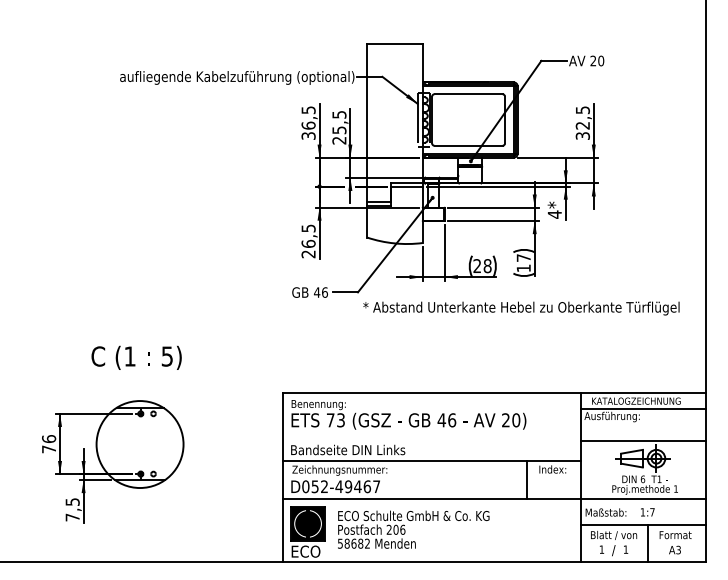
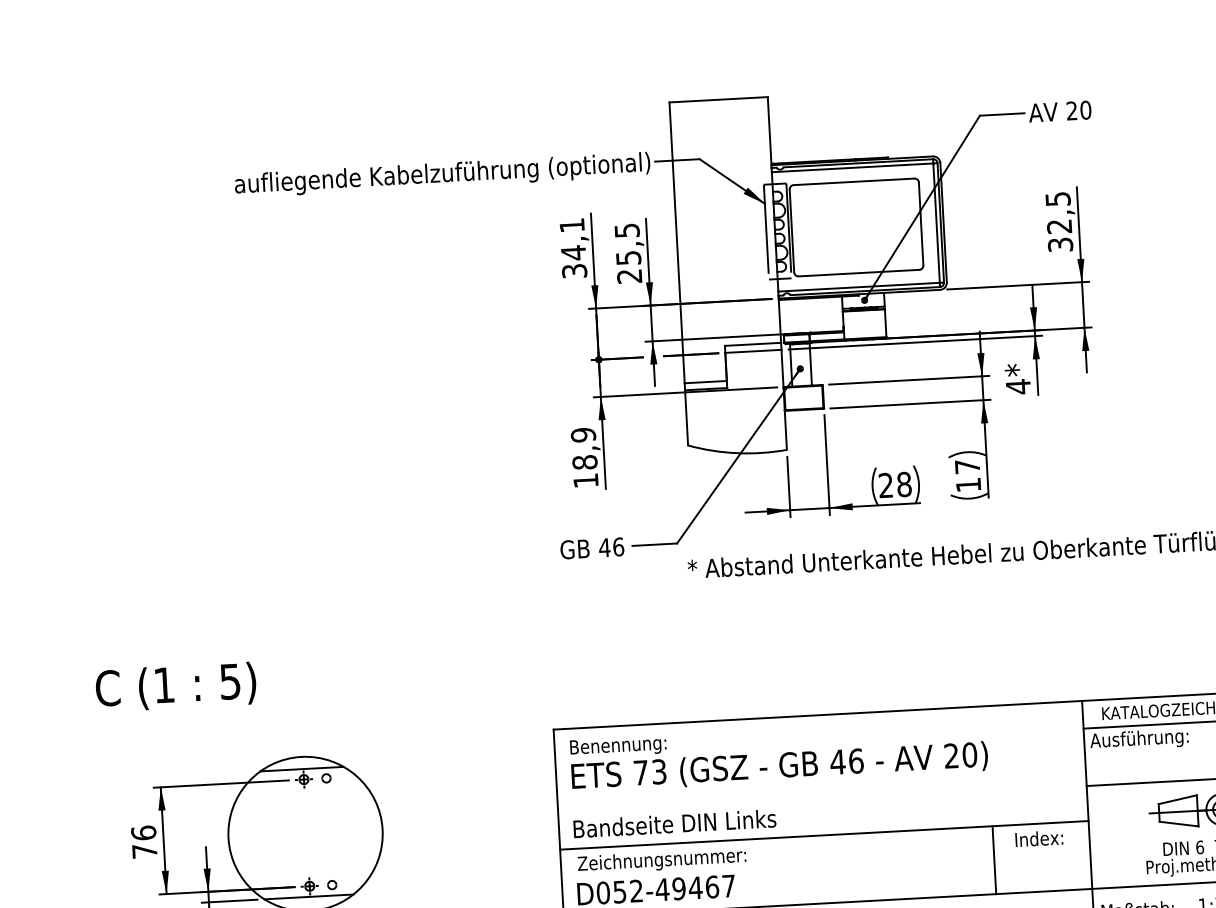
text: (308, 117) -> (572, 238), 36,5 -> 34,1
text: (308, 241) -> (584, 458), 26,5 -> 18,9
text: (136, 357) -> (175, 686), moved

